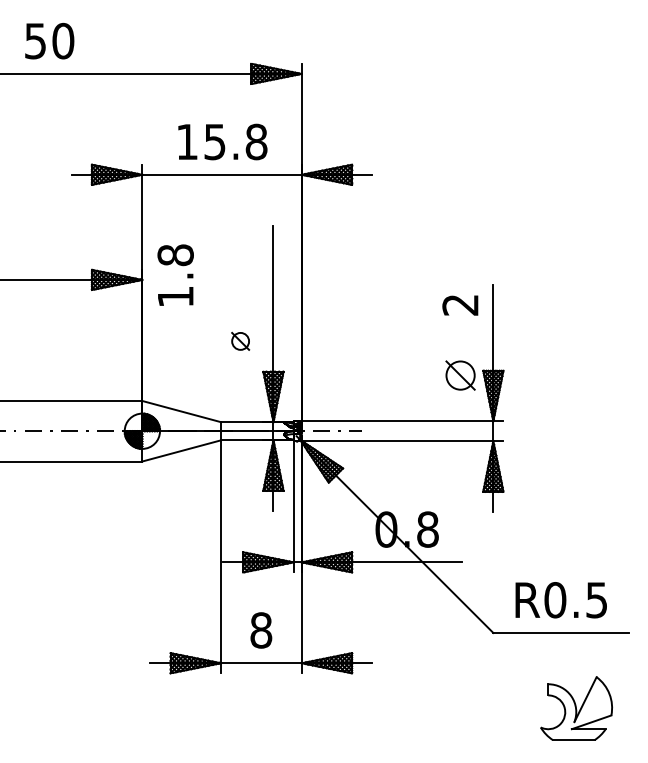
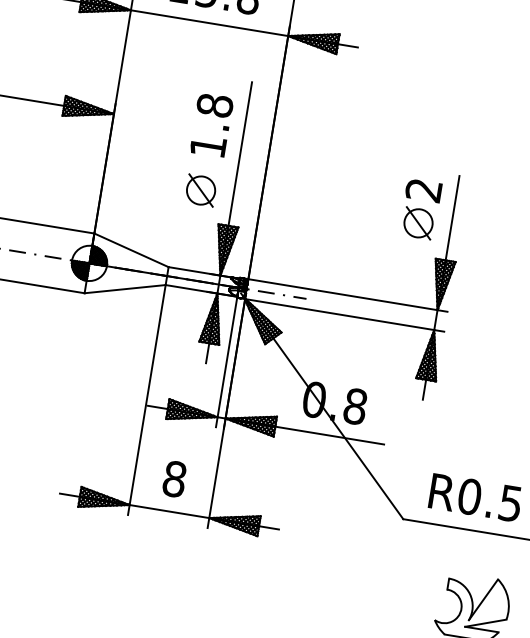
text: (175, 274) -> (211, 124), moved
part: (240, 341) -> (200, 190), size x1.67
part: (460, 375) -> (418, 223), moved

